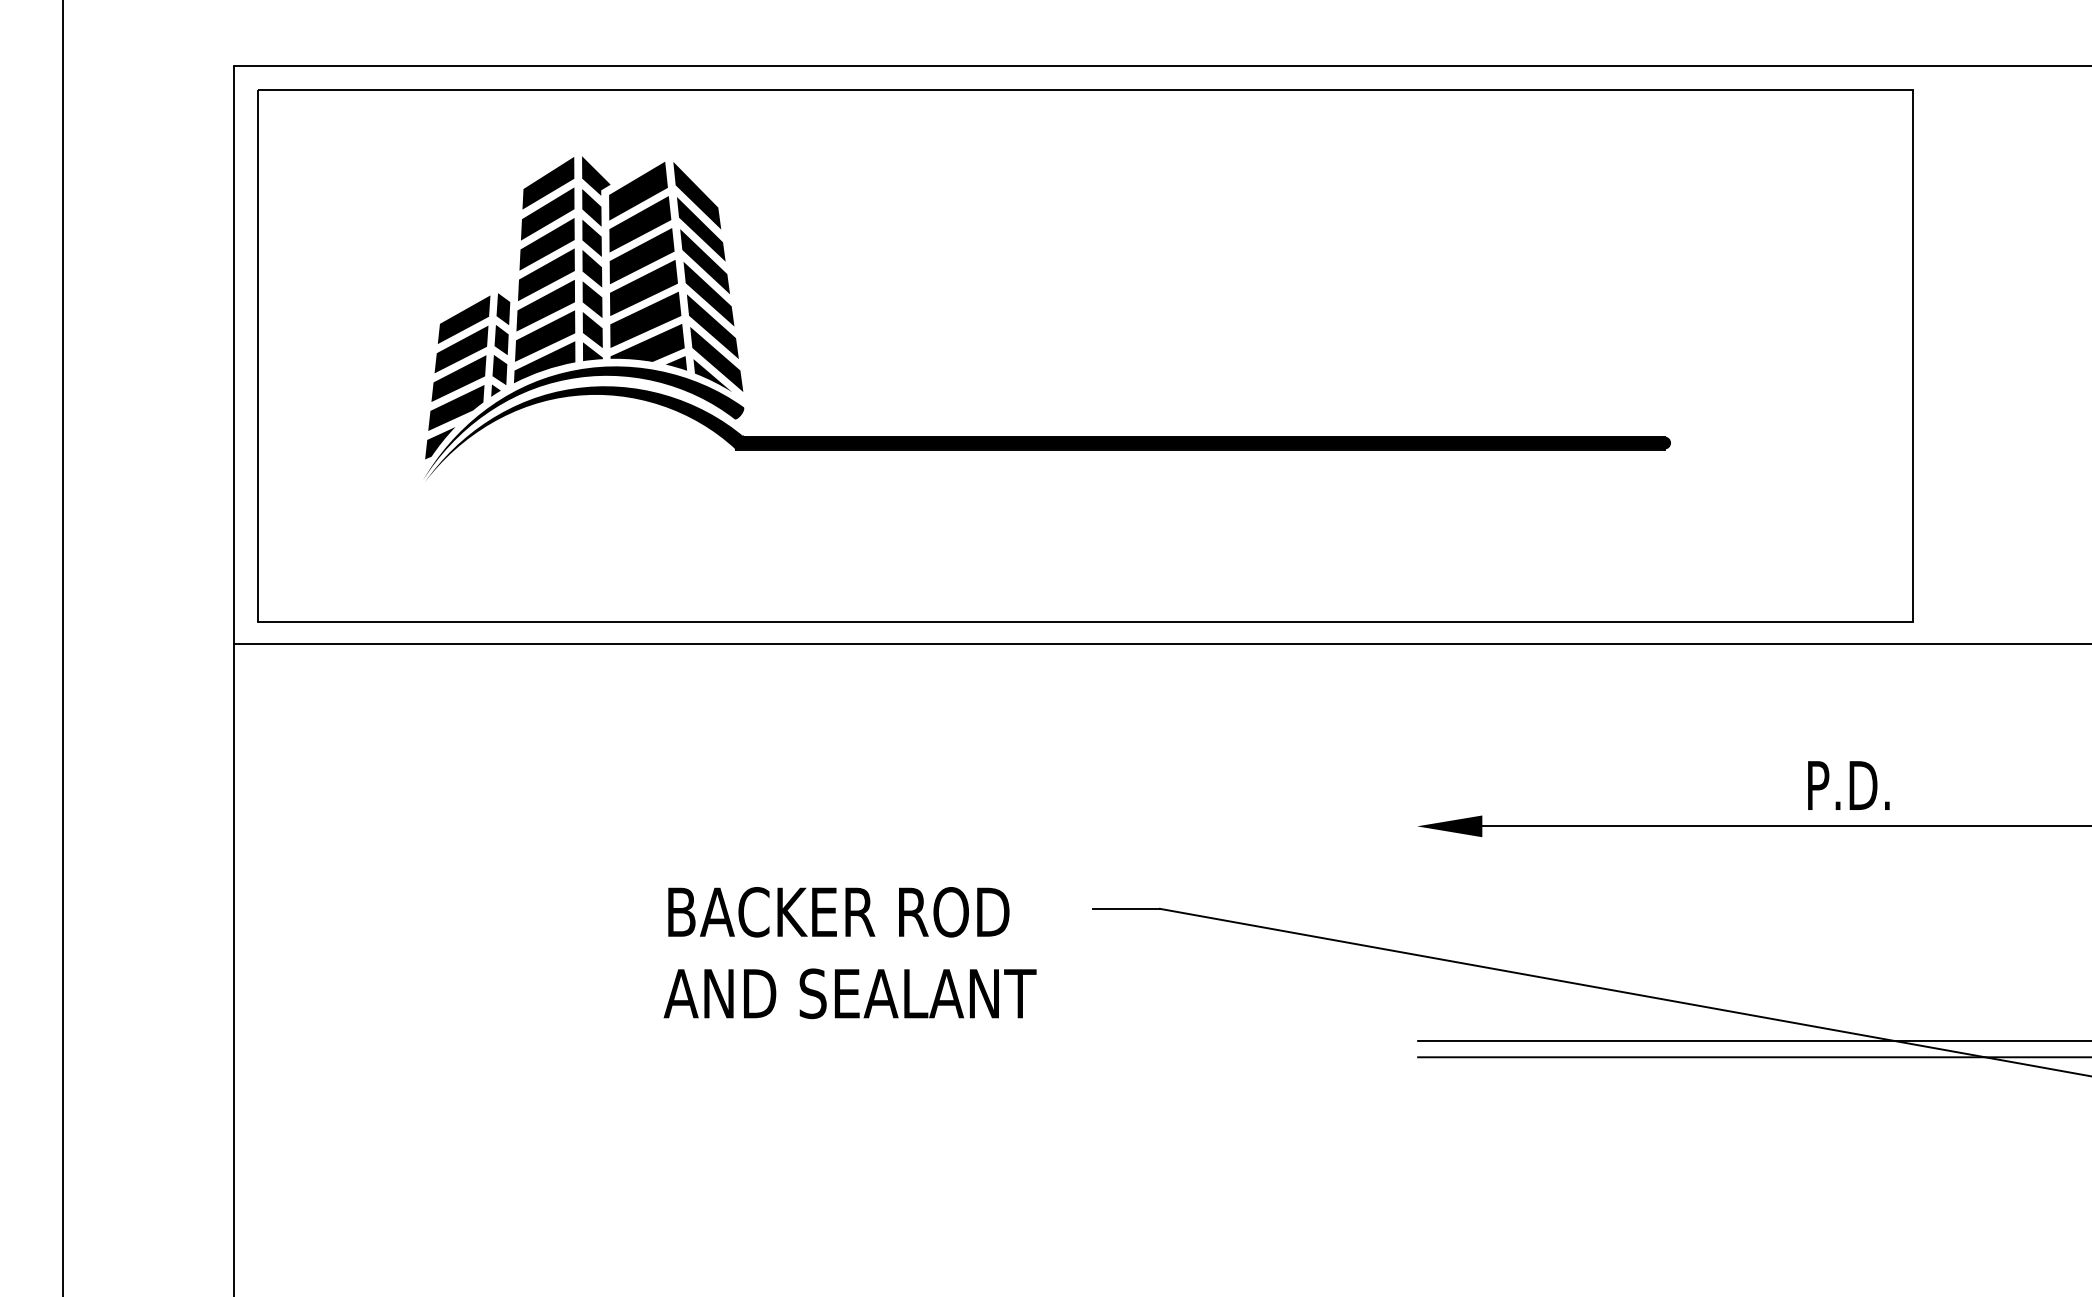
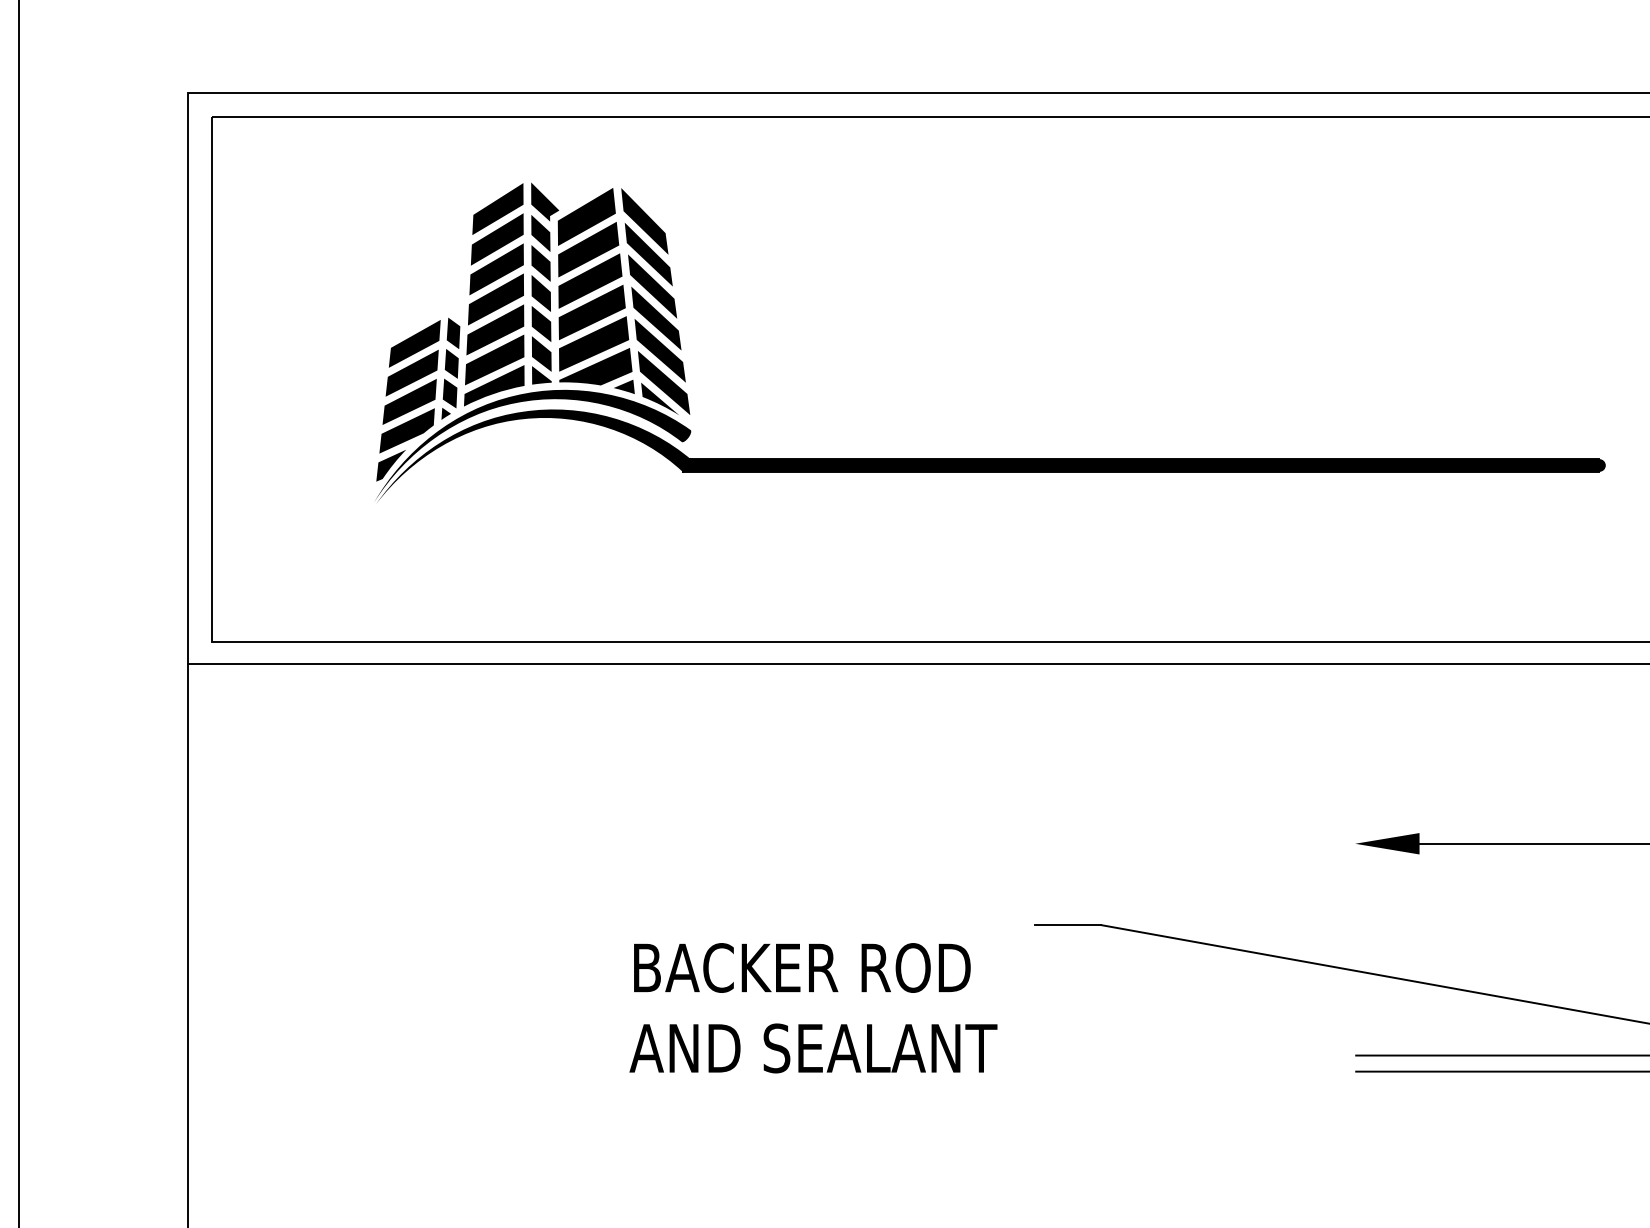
text: (849, 953) -> (812, 1008), moved

